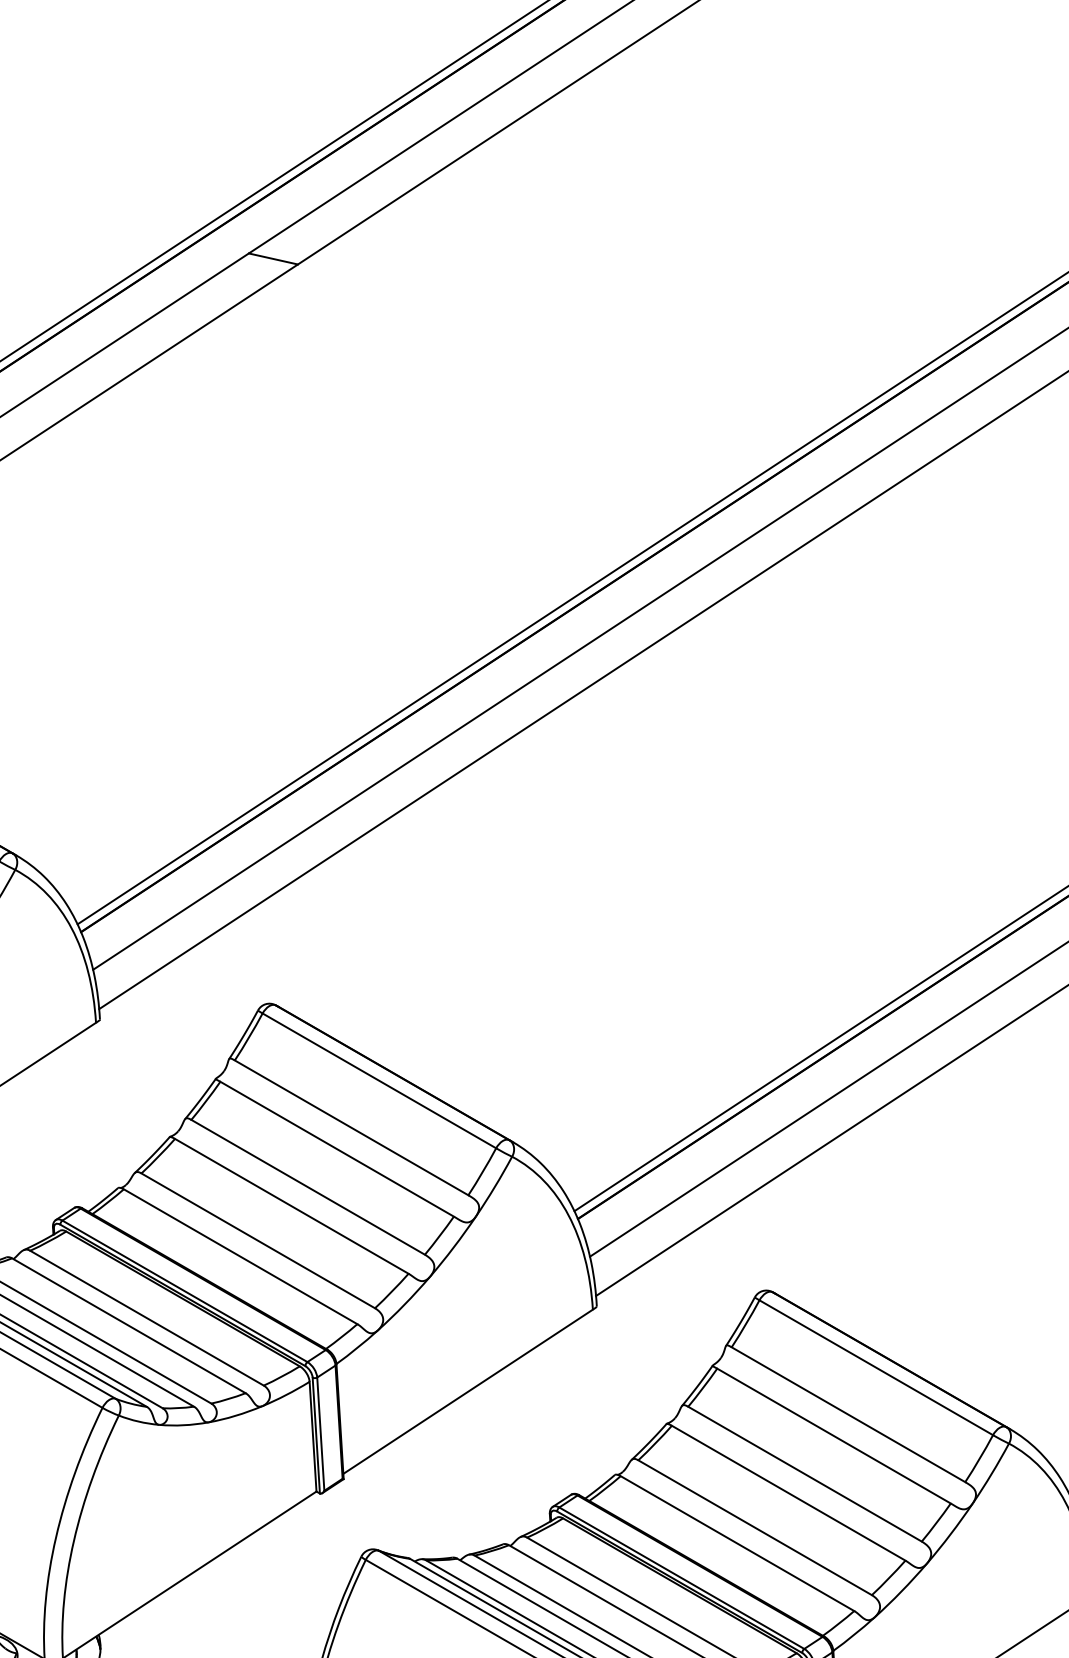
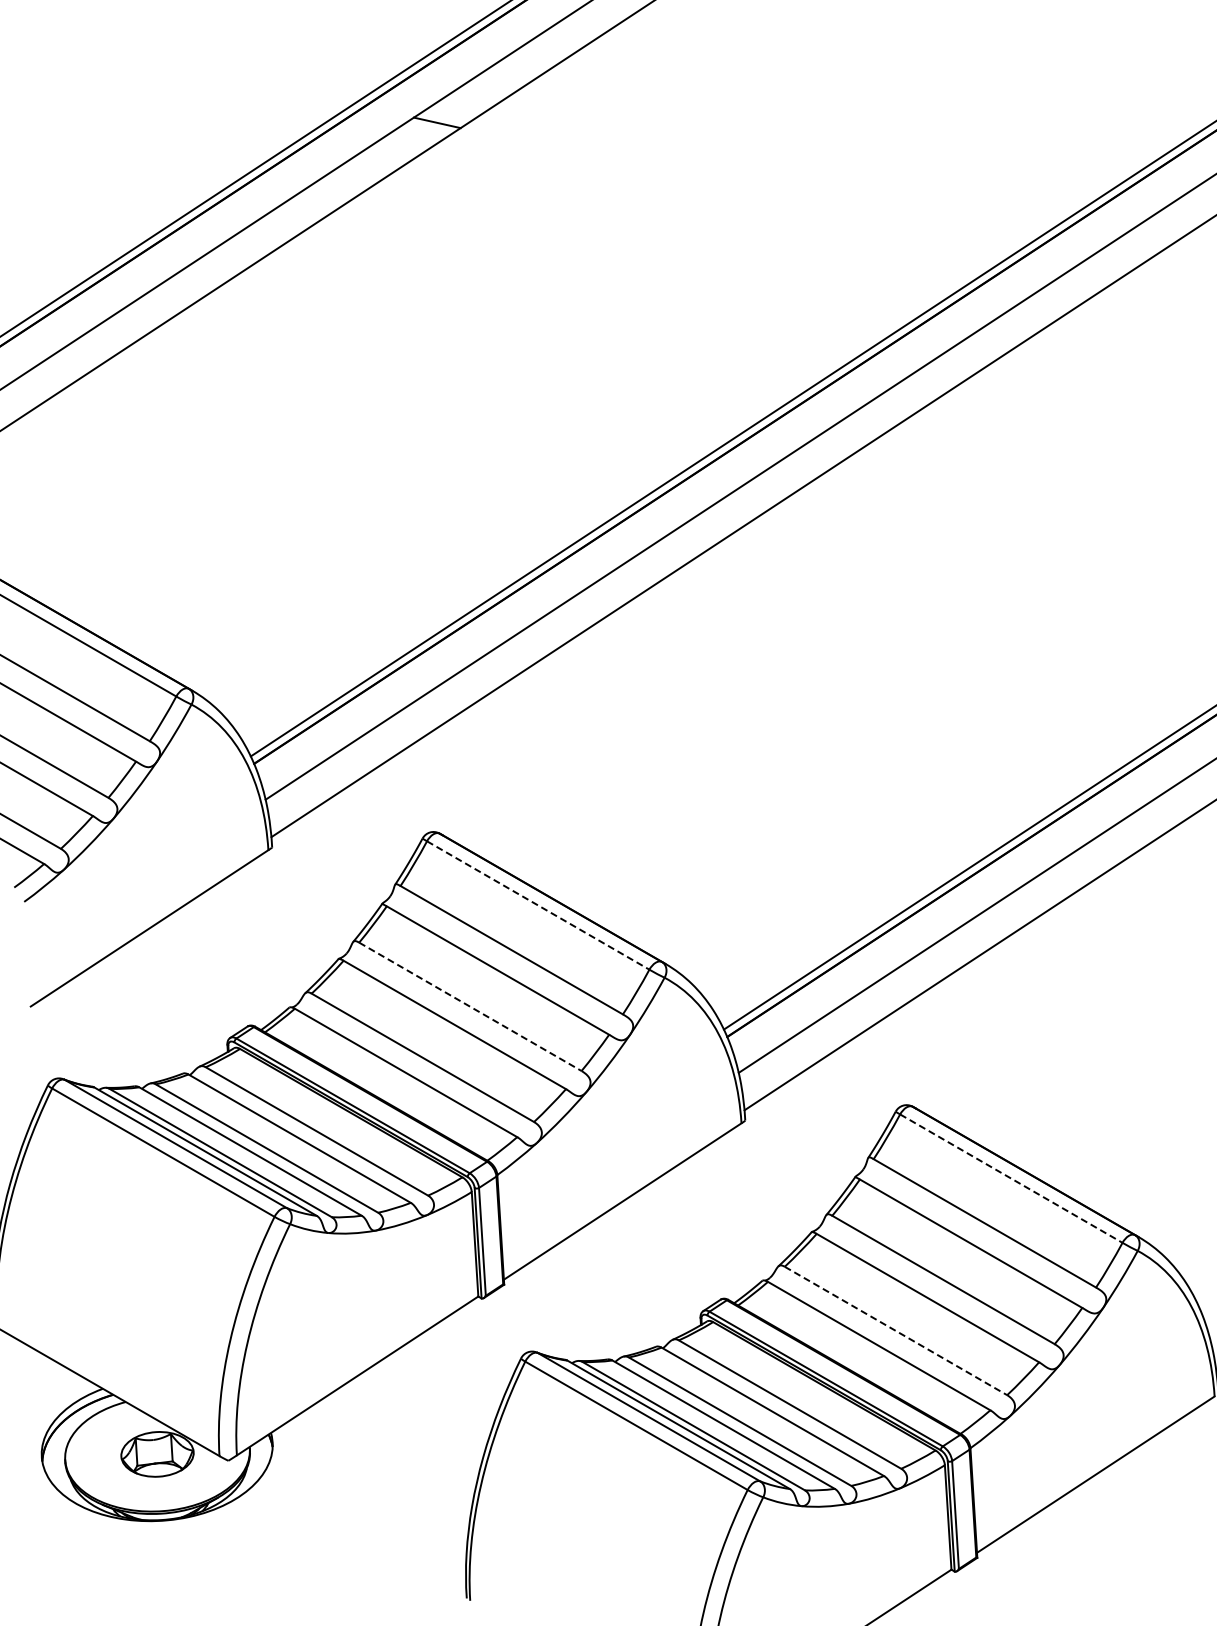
line: (379, 1080) -> (538, 905), solid -> dashed
line: (308, 1188) -> (470, 1007), solid -> dashed
line: (876, 1367) -> (1011, 1178), solid -> dashed
line: (755, 1528) -> (896, 1331), solid -> dashed

